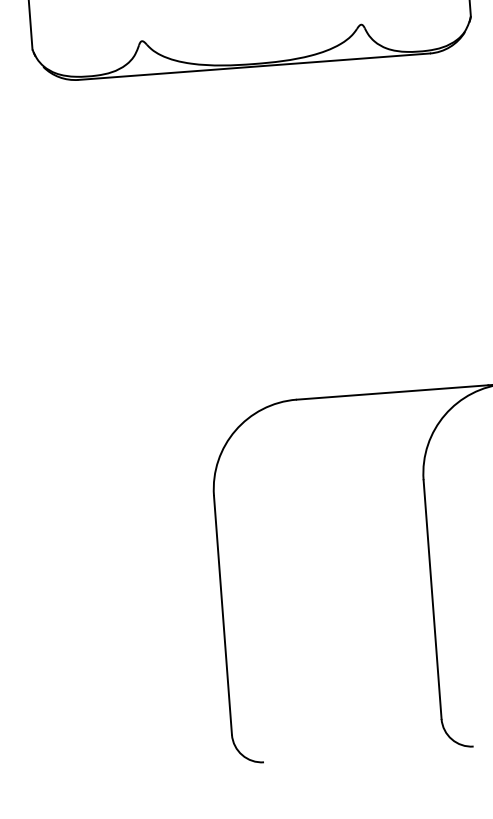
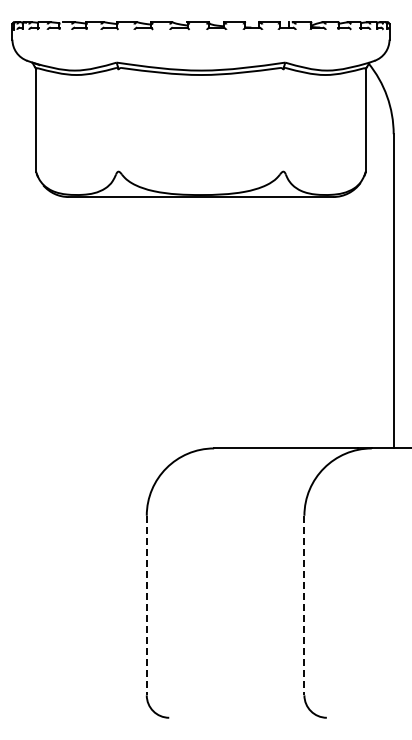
line: (432, 599) -> (304, 605), solid -> dashed
line: (222, 615) -> (146, 605), solid -> dashed

